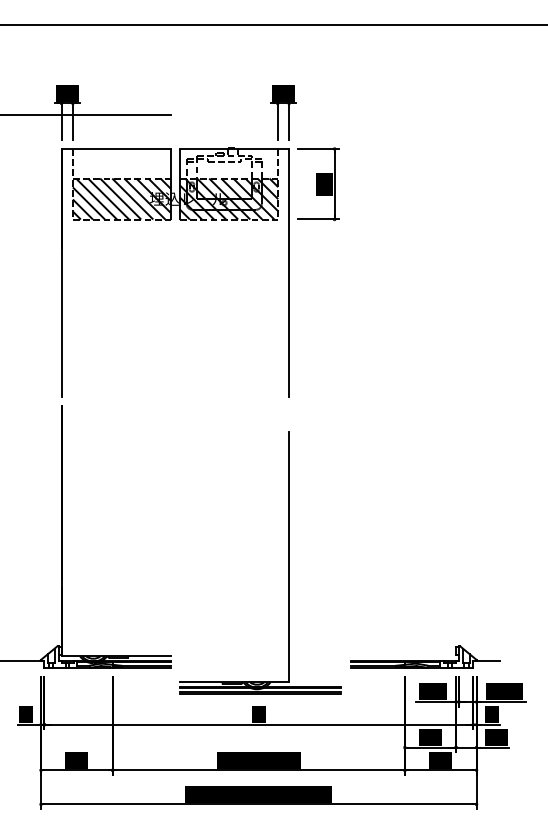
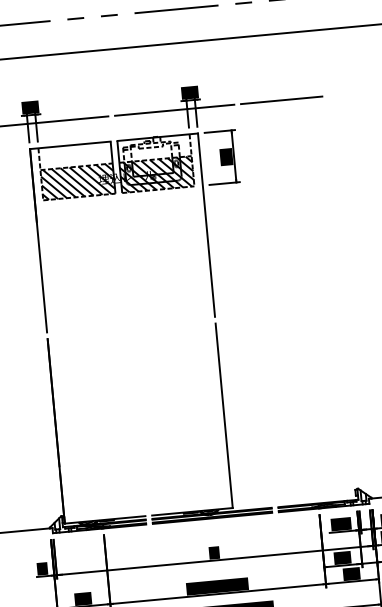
line: (260, 114) -> (174, 110), added
line: (405, 114) -> (281, 100), added
part: (288, 562) -> (224, 419), moved

